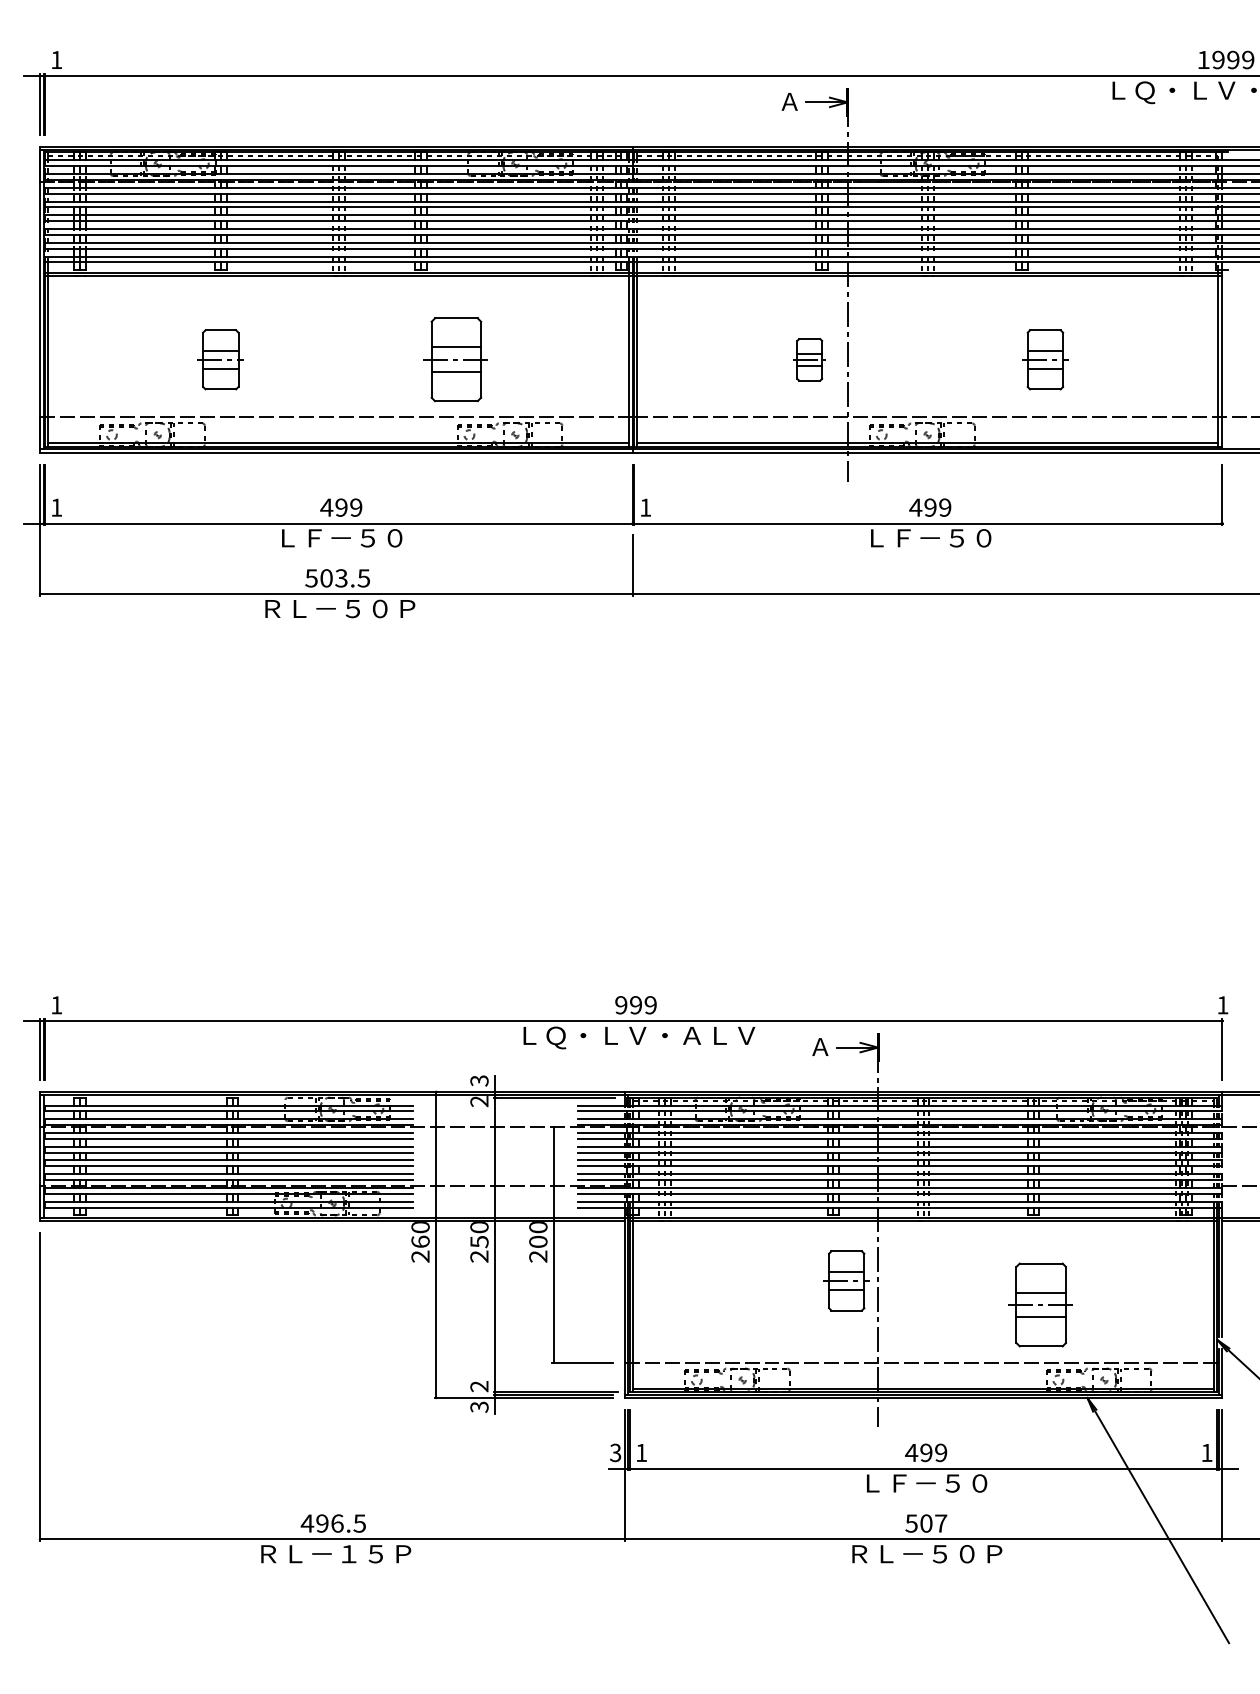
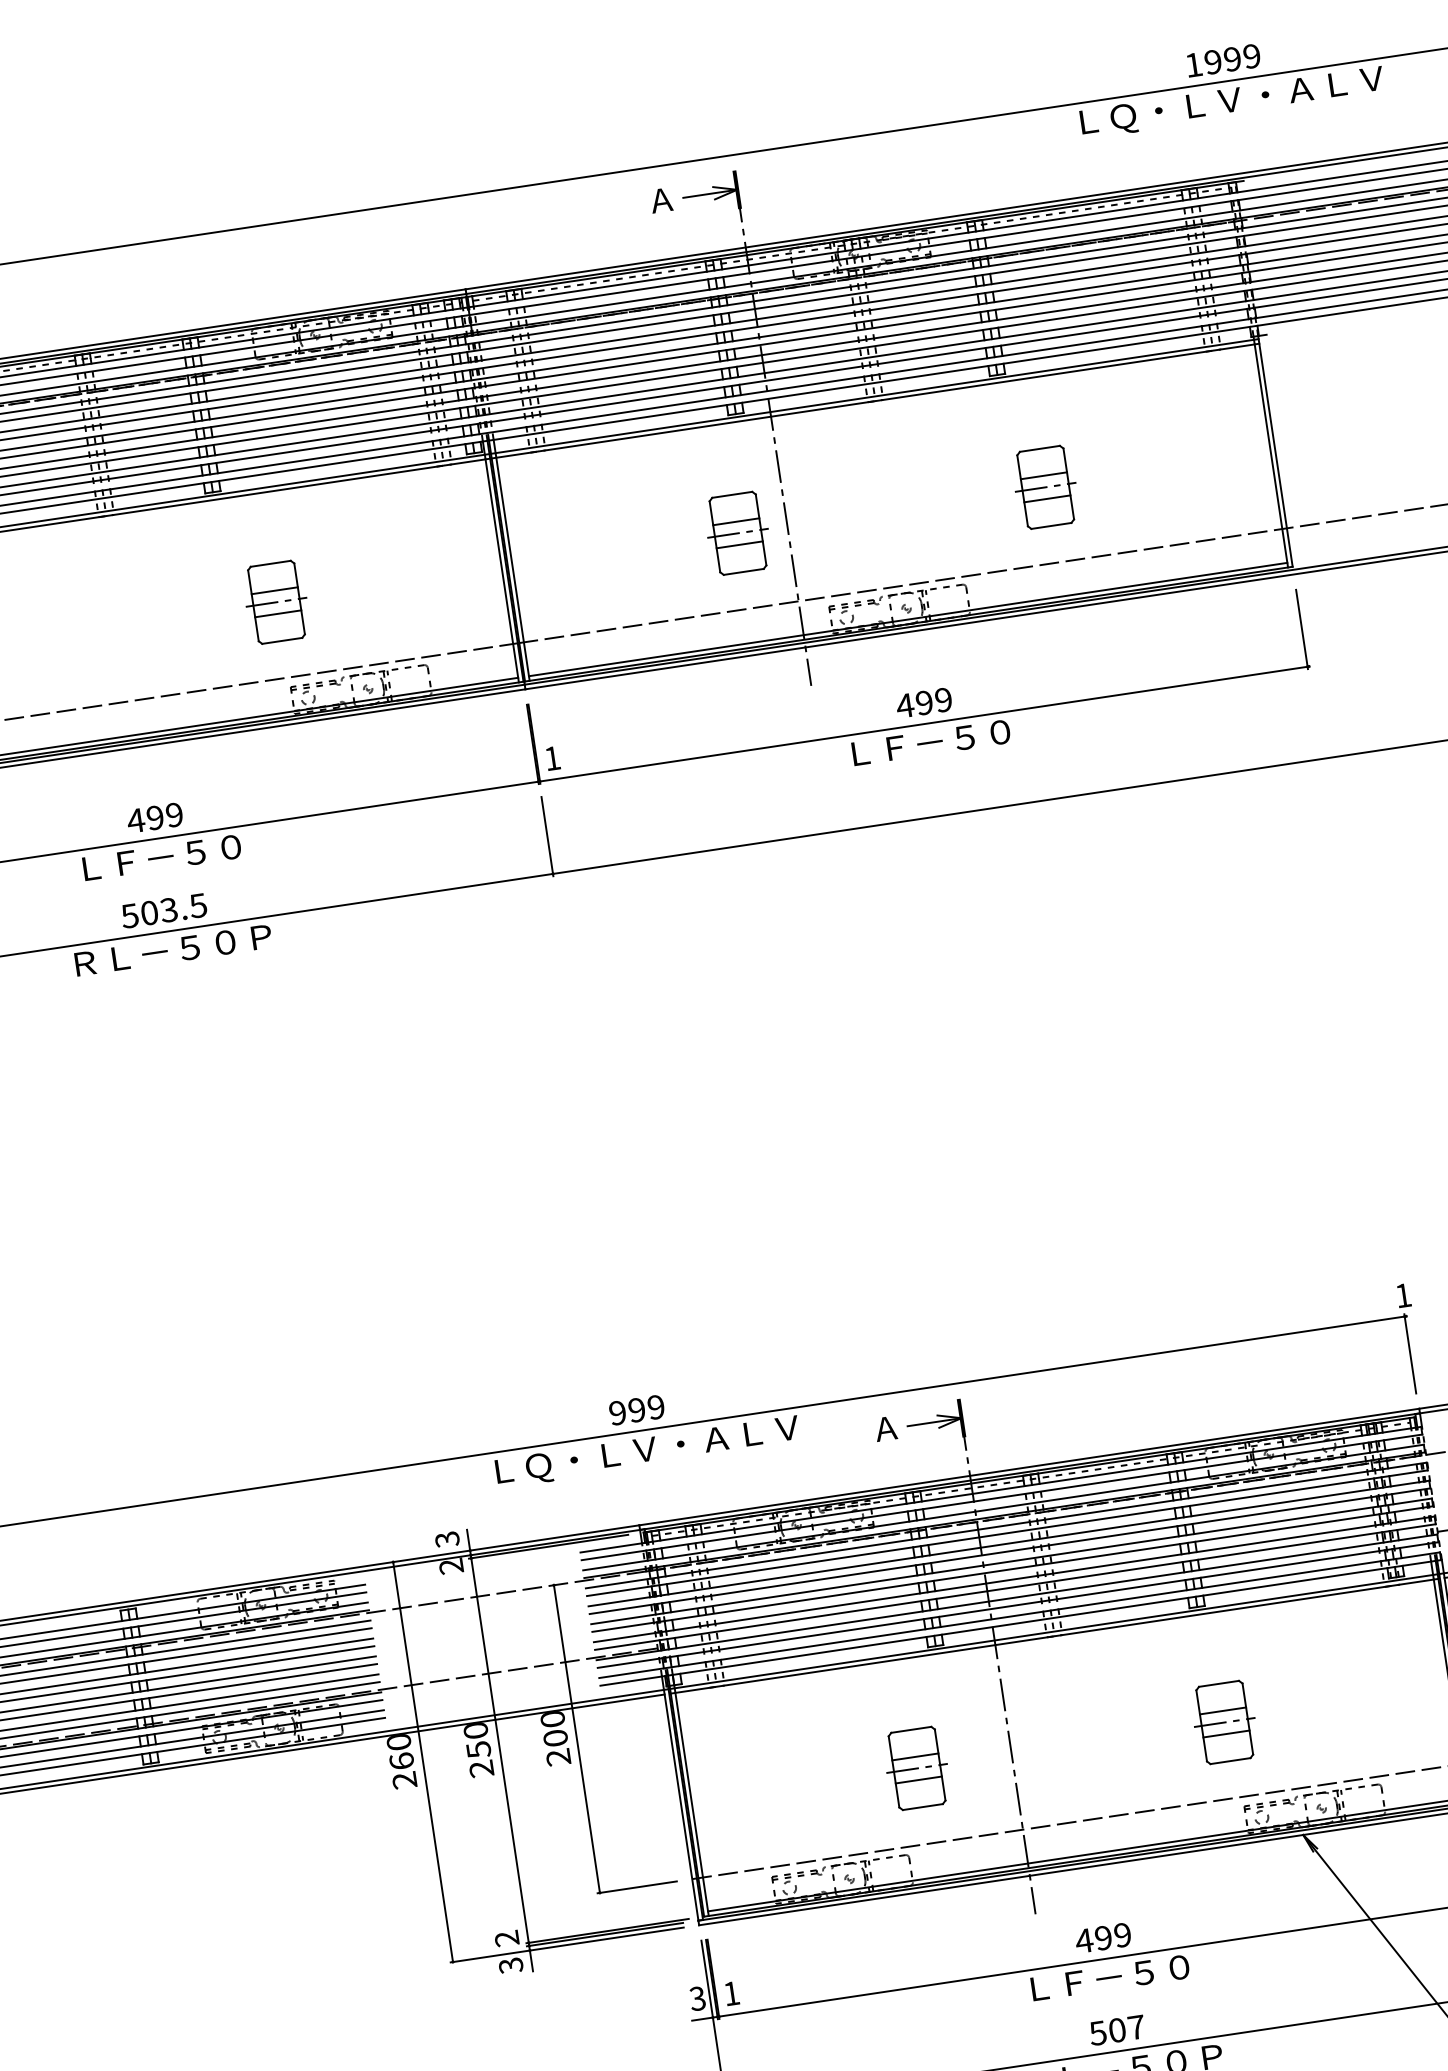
part: (456, 359) -> (276, 601), size x0.71
part: (809, 359) -> (737, 533), size x1.43
part: (846, 1280) -> (916, 1767), moved
part: (1041, 1304) -> (1224, 1721), size x0.71

